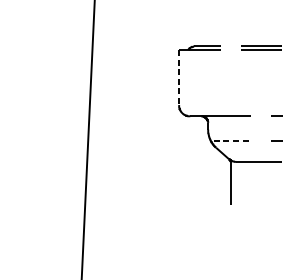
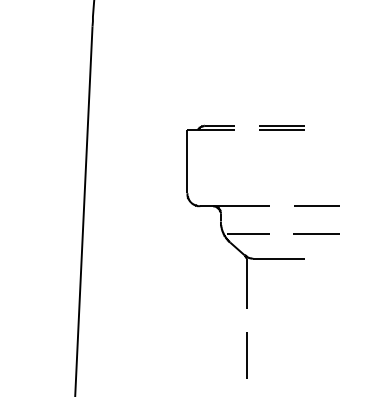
line: (179, 77) -> (187, 161), dashed -> solid
line: (233, 140) -> (249, 234), dashed -> solid
line: (230, 246) -> (246, 355), added

